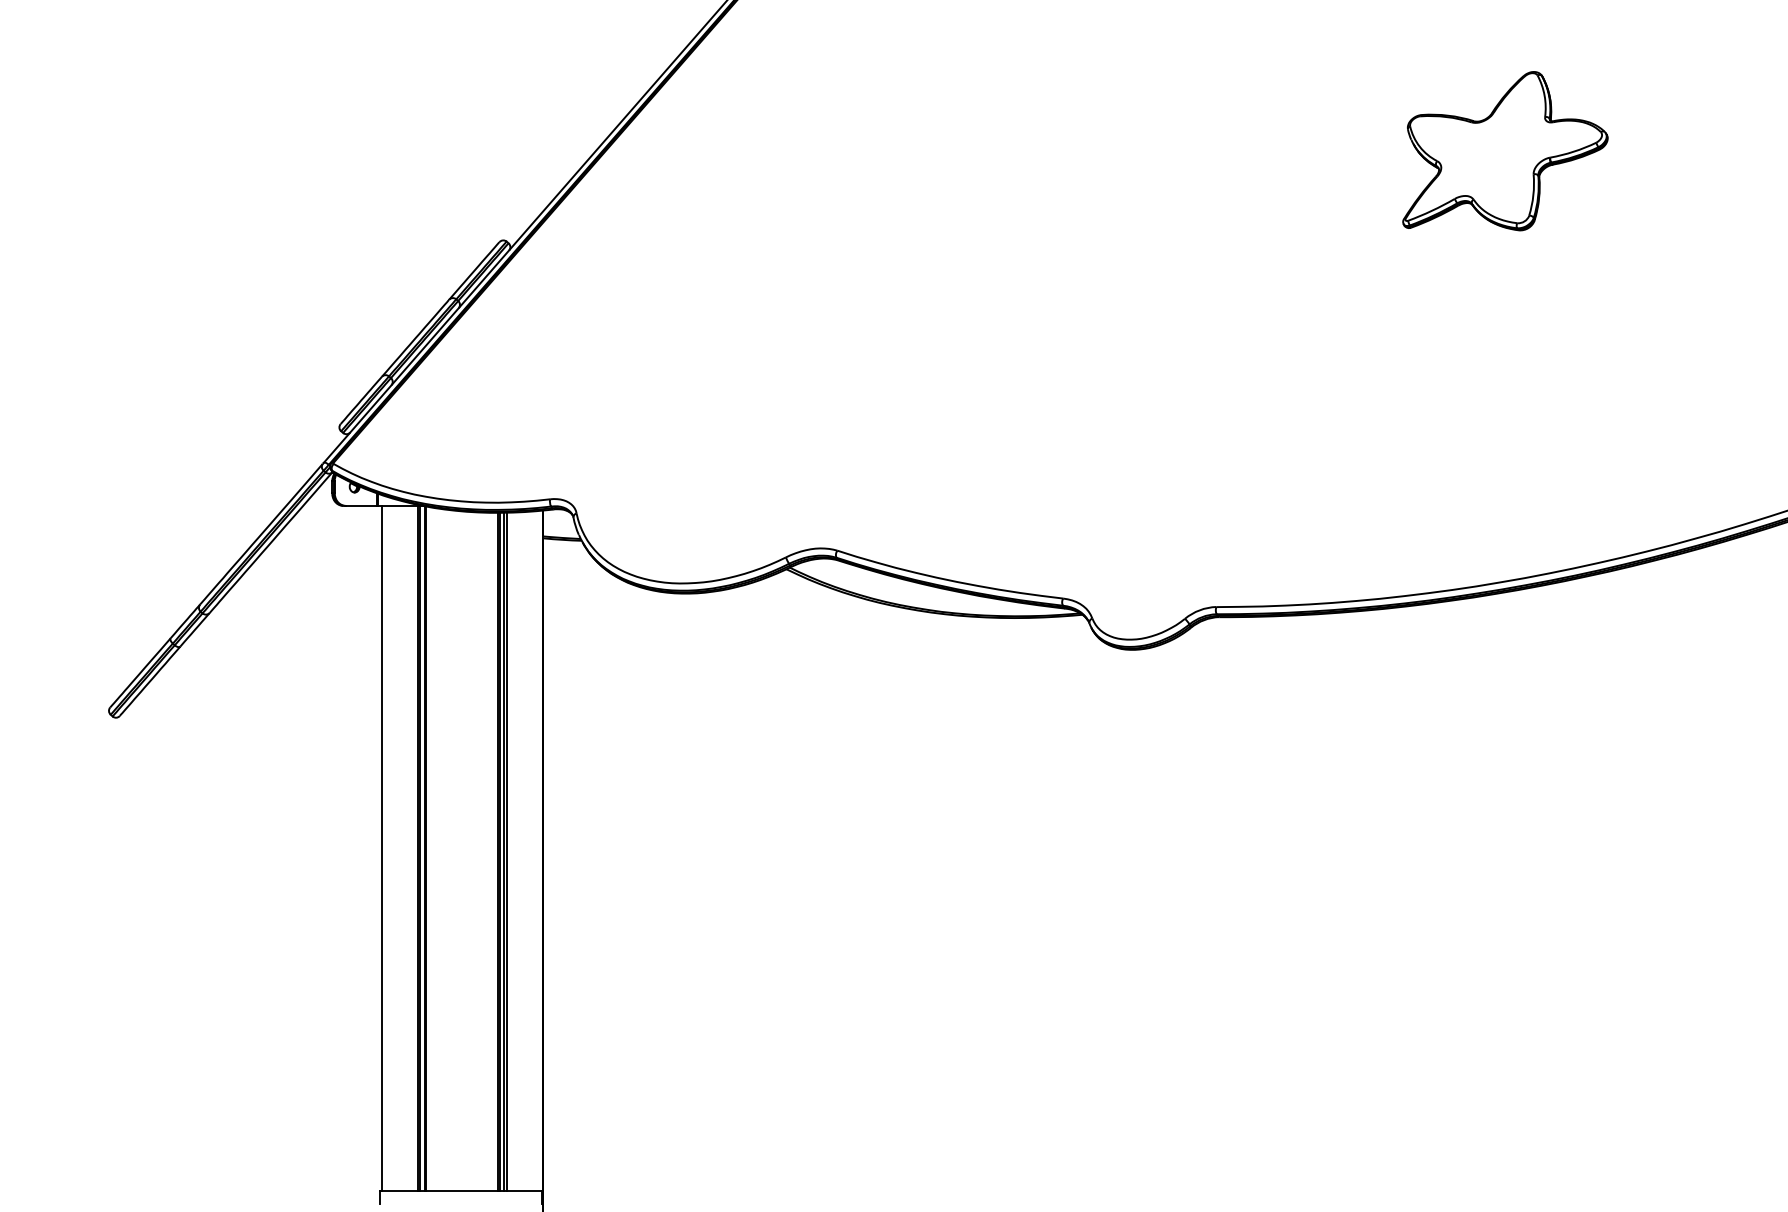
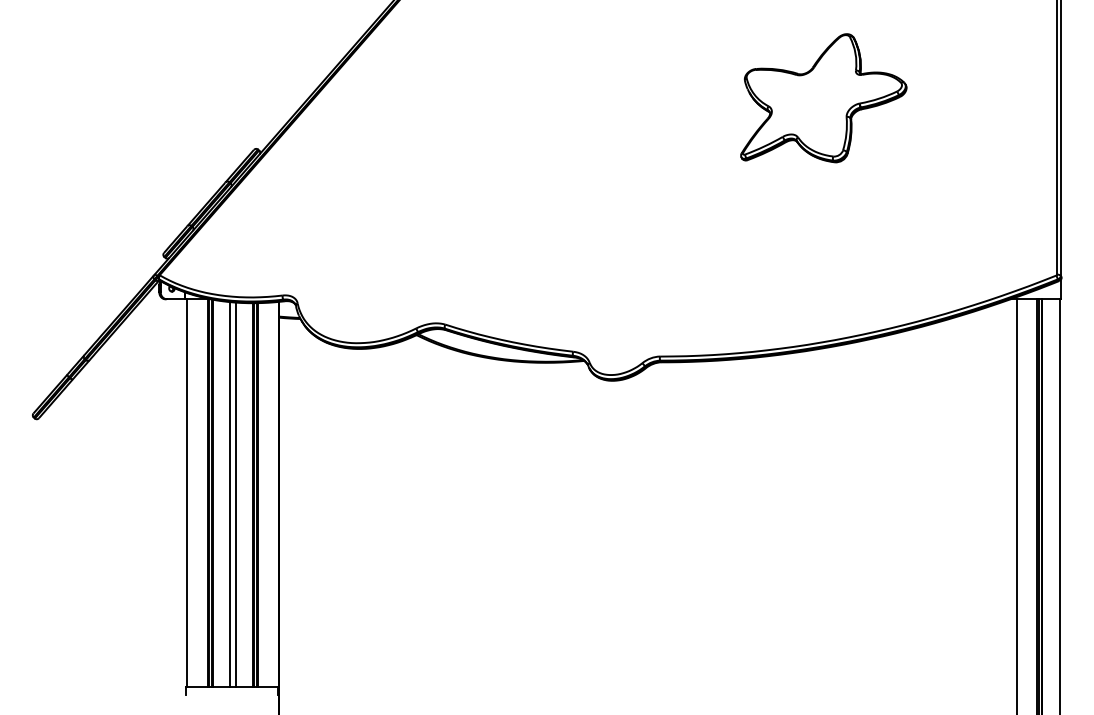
part: (1504, 151) -> (823, 98), size x1.43
line: (457, 850) -> (230, 494), added
line: (466, 850) -> (235, 494), added

